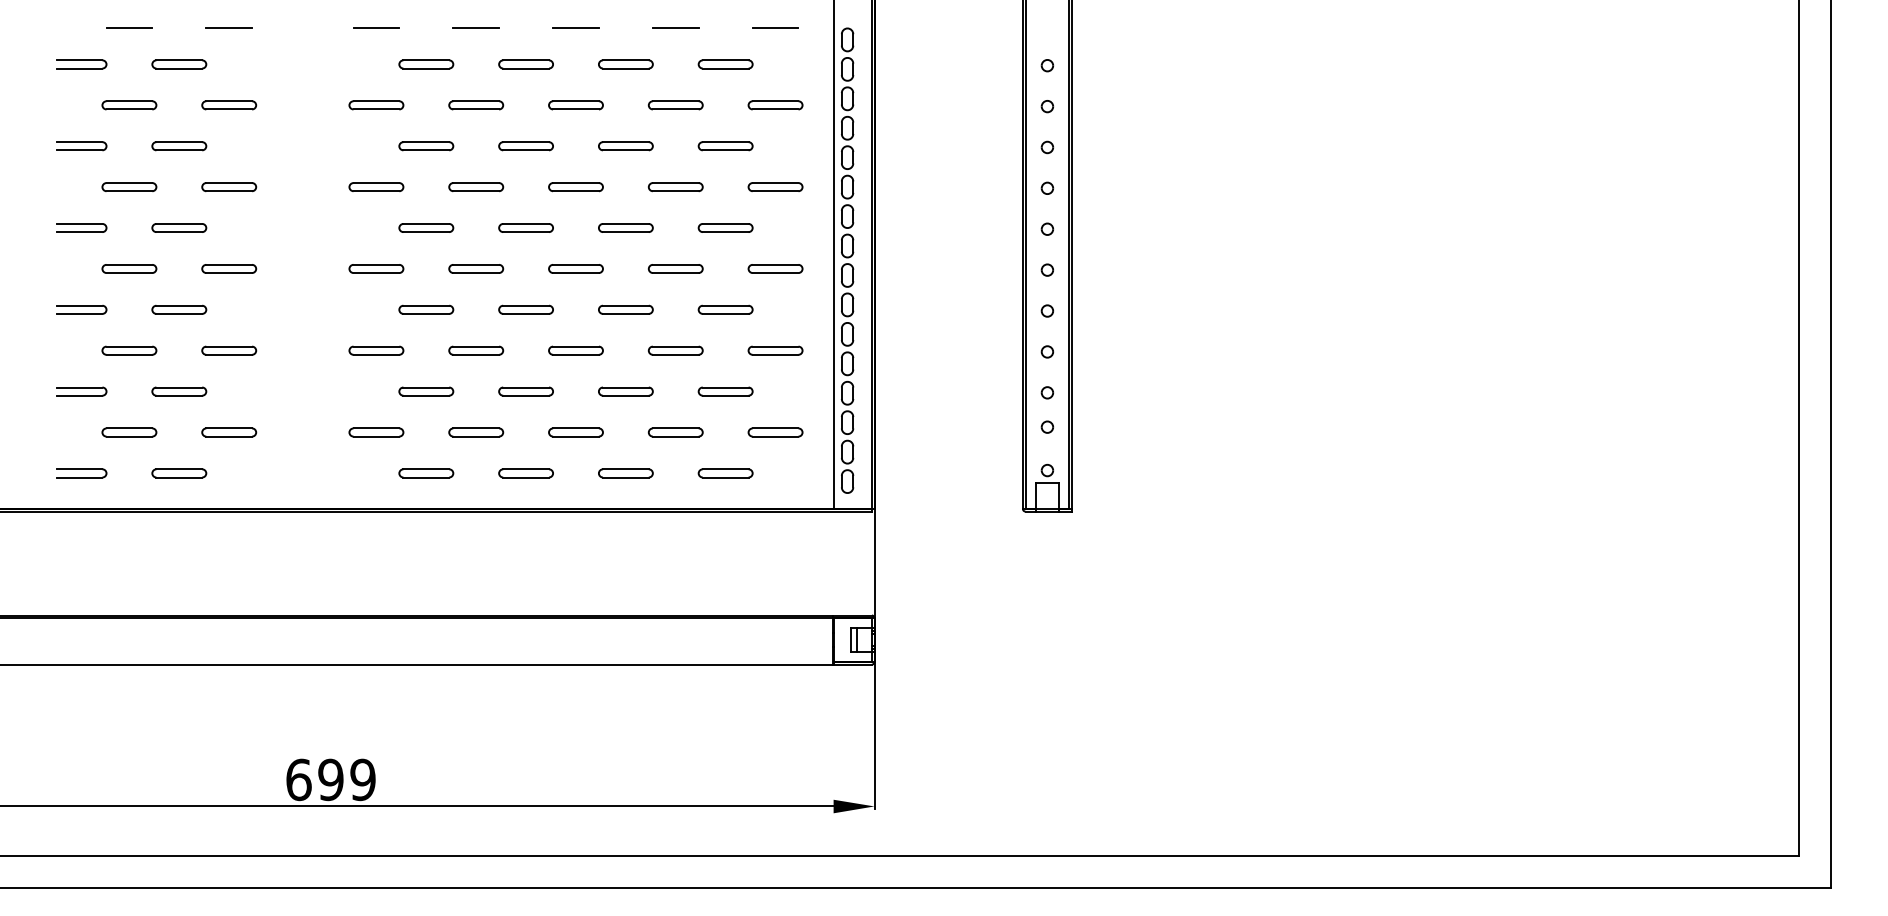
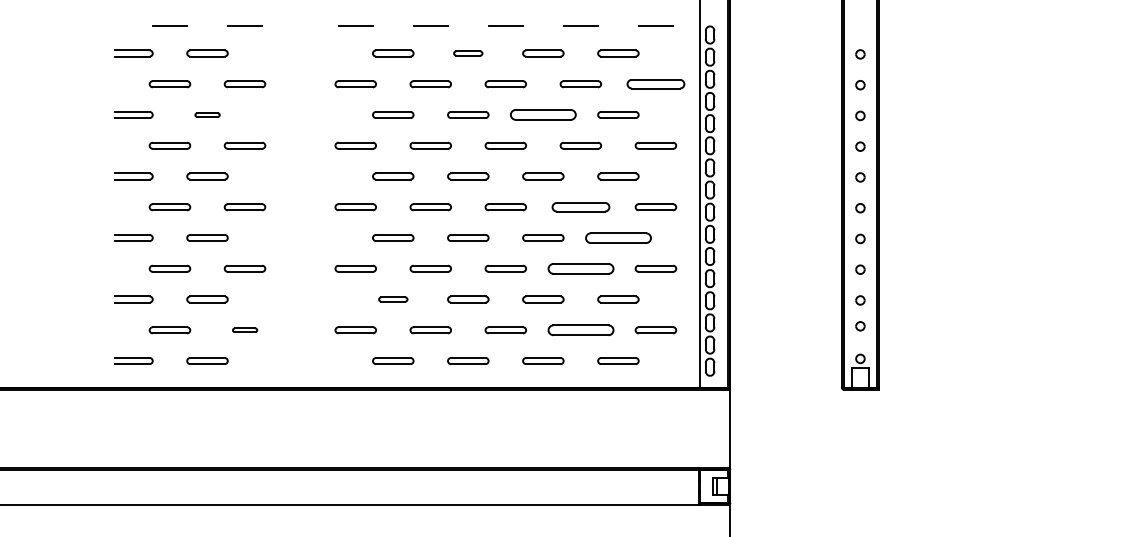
part: (525, 64) -> (467, 53), size x0.7
part: (775, 105) -> (655, 84), size x1.4
part: (179, 146) -> (207, 115), size x0.6
part: (625, 146) -> (543, 115), size x1.6
part: (675, 268) -> (580, 206), size x1.4
part: (725, 309) -> (618, 237), size x1.6
part: (675, 350) -> (580, 268), size x1.6
part: (426, 391) -> (393, 299), size x0.7
part: (229, 432) -> (245, 330), size x0.6
part: (675, 432) -> (580, 330), size x1.6

